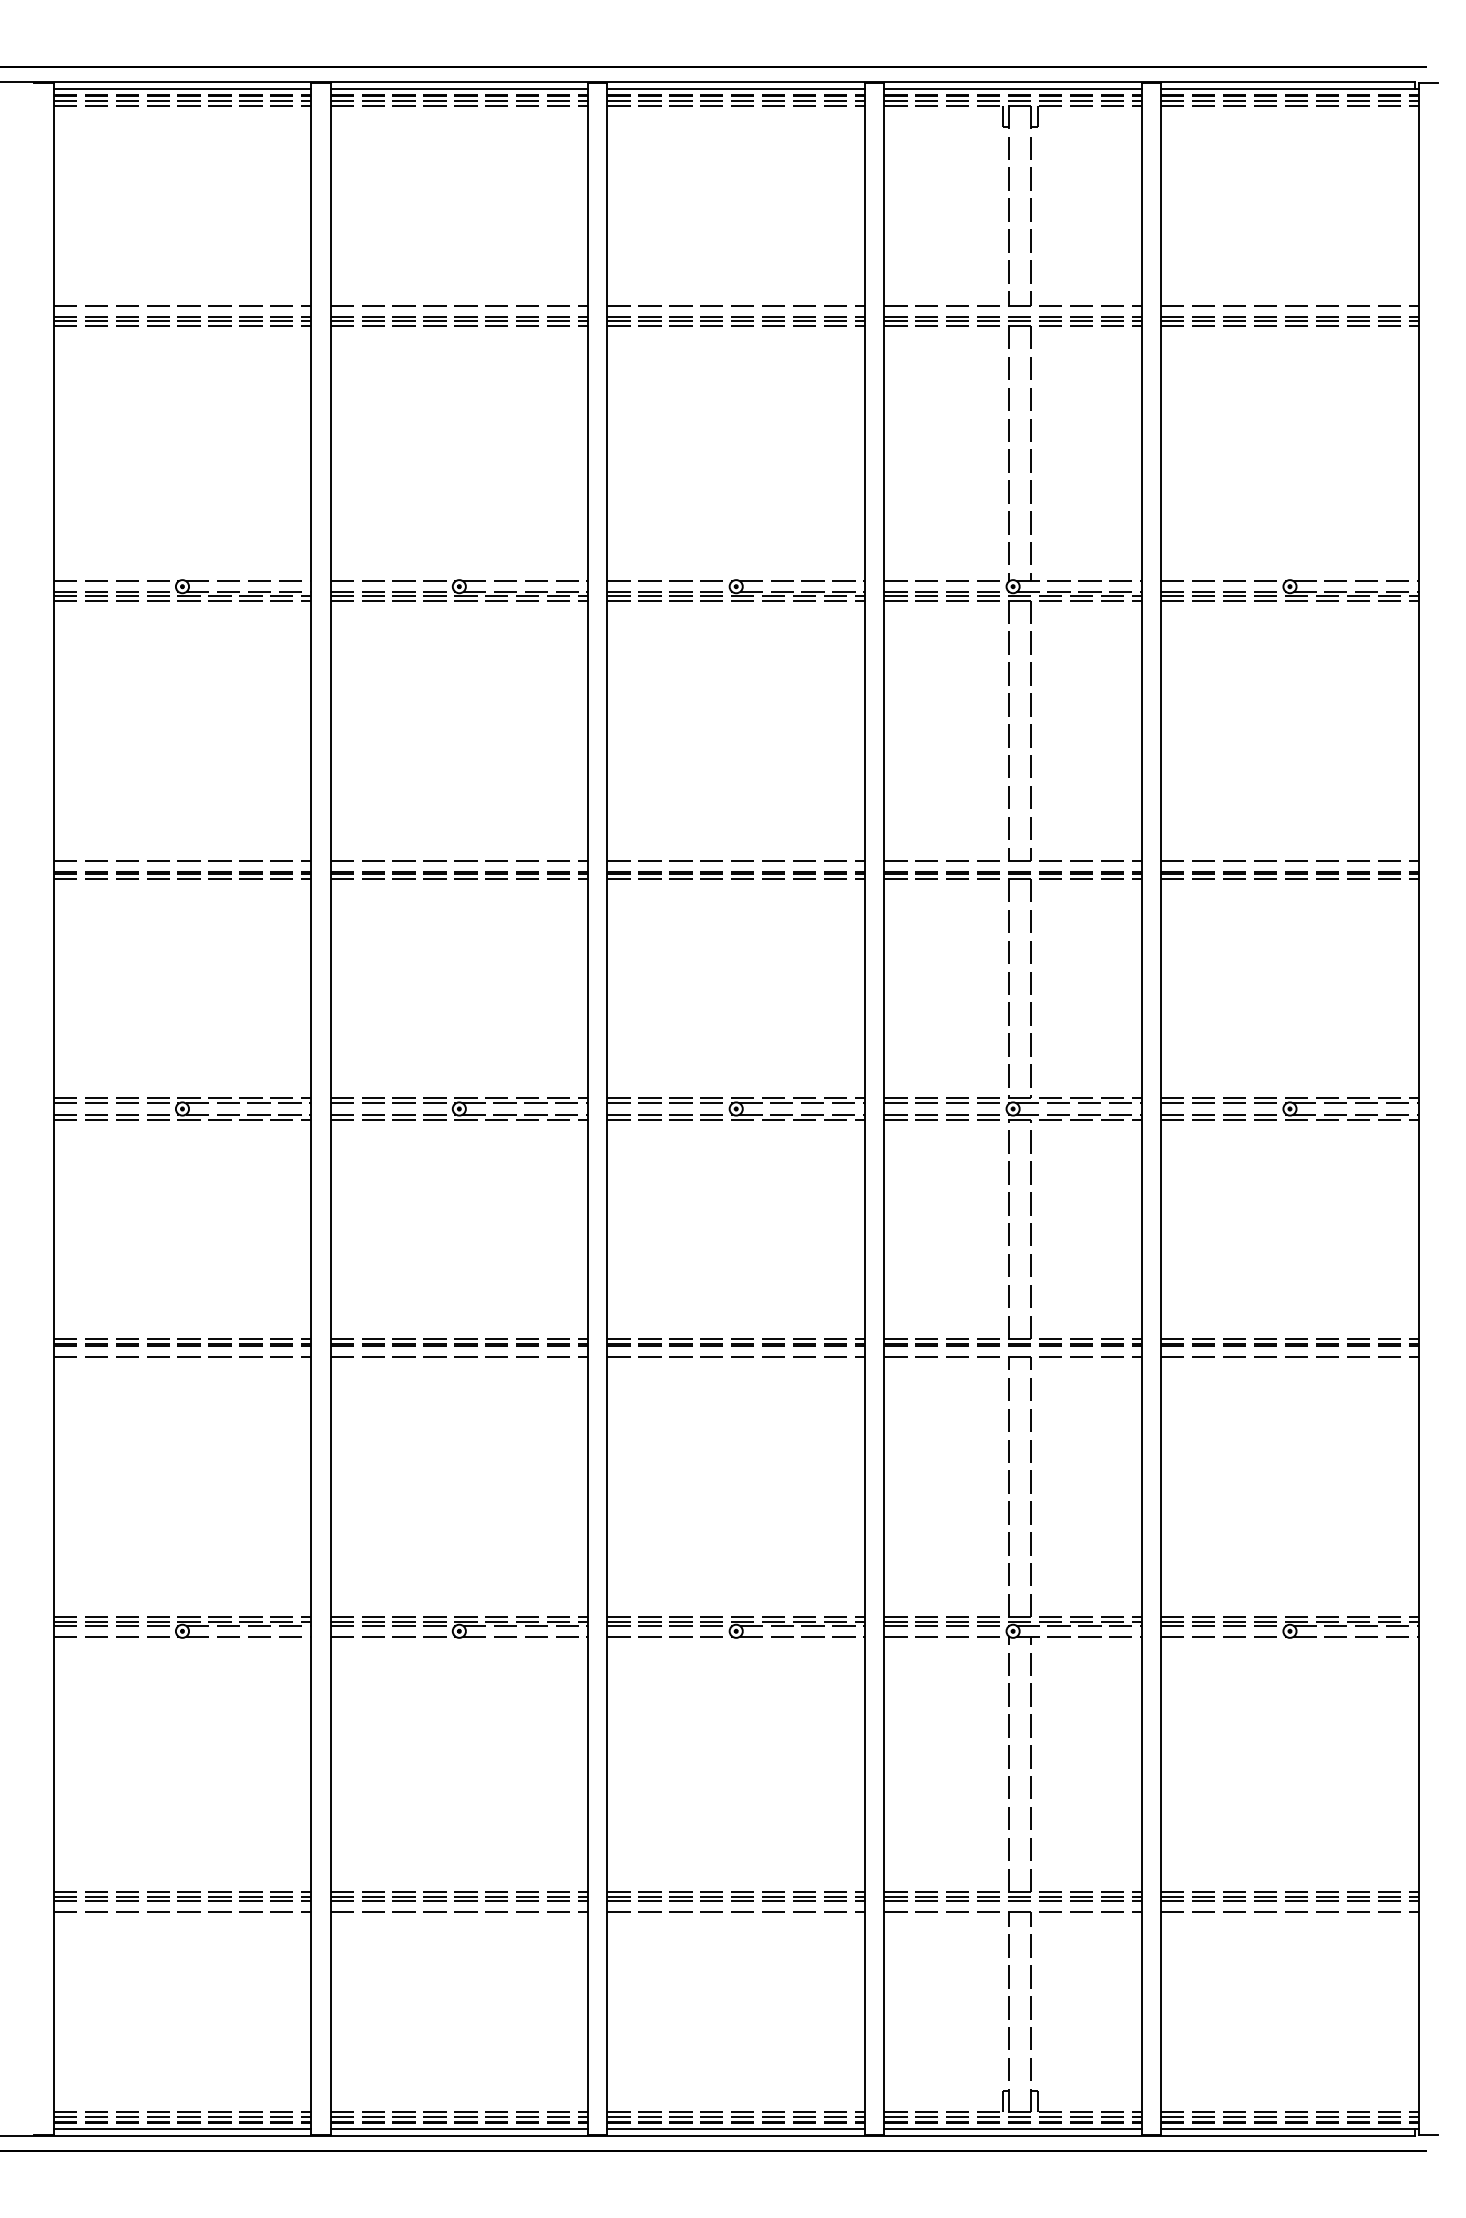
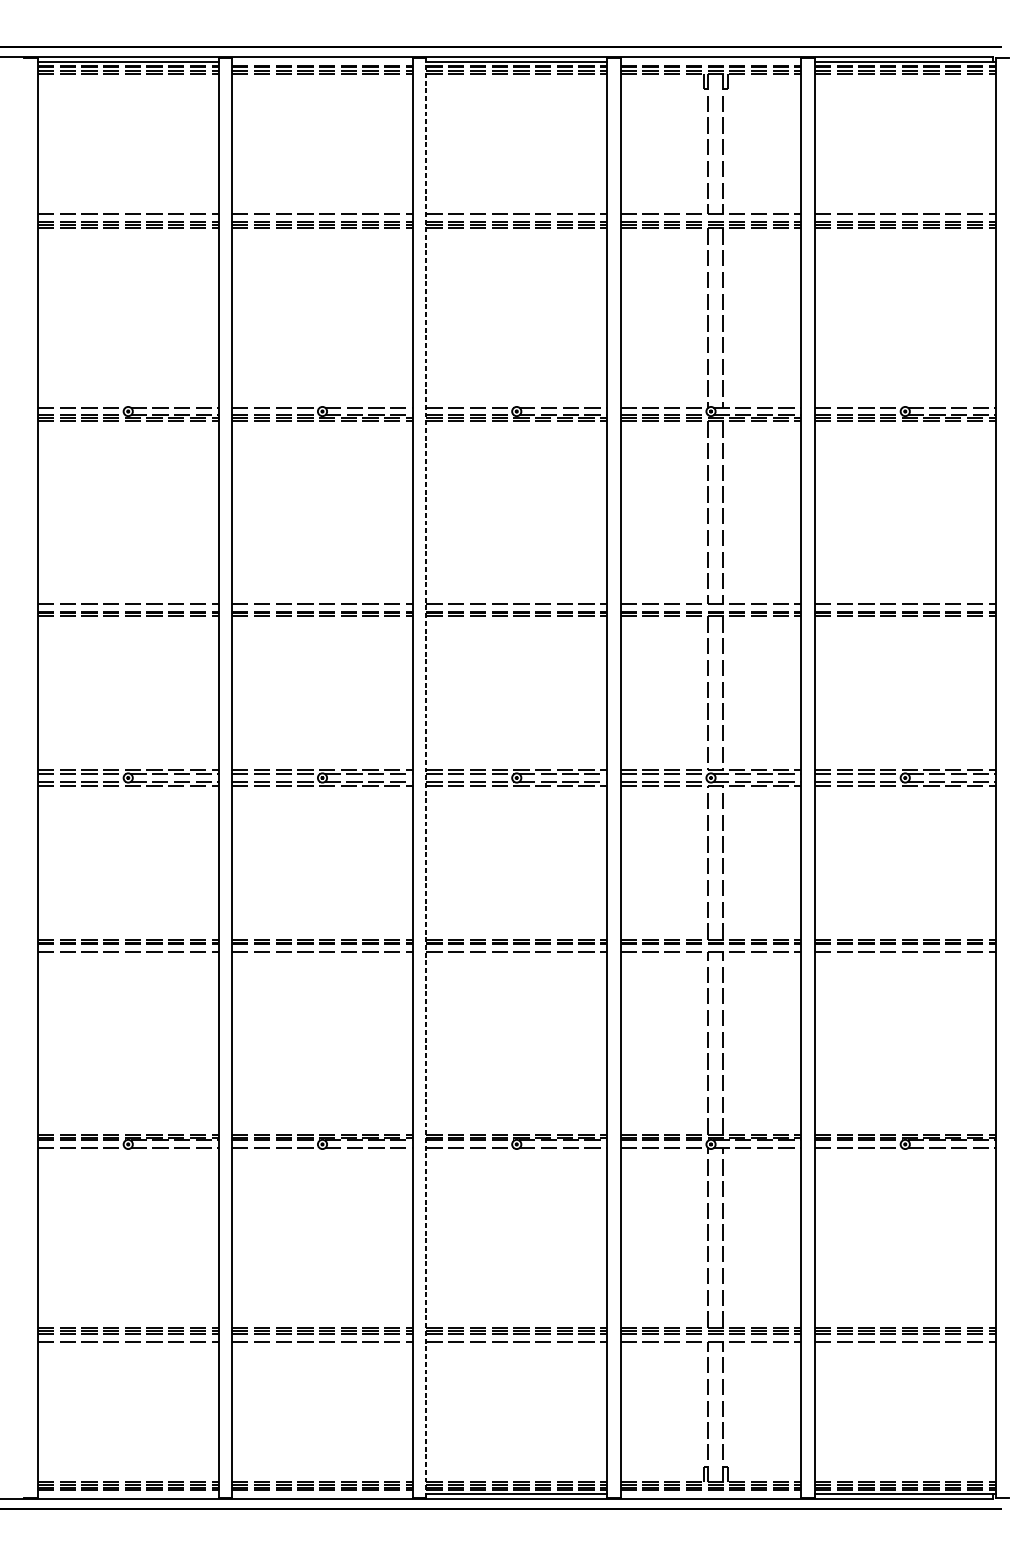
line: (459, 88) -> (322, 62), removed
line: (1012, 88) -> (710, 62), removed
line: (607, 1108) -> (426, 777), solid -> dashed
line: (182, 2129) -> (128, 1493), removed
line: (459, 2129) -> (322, 1493), removed
line: (1012, 2129) -> (710, 1493), removed

